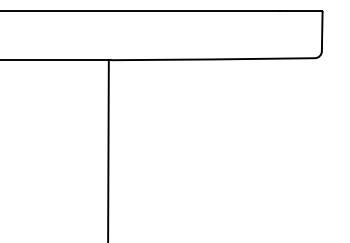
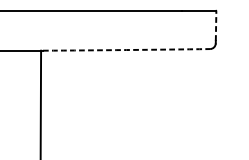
line: (322, 29) -> (216, 25), solid -> dashed
arc: (213, 59) -> (126, 50), solid -> dashed

